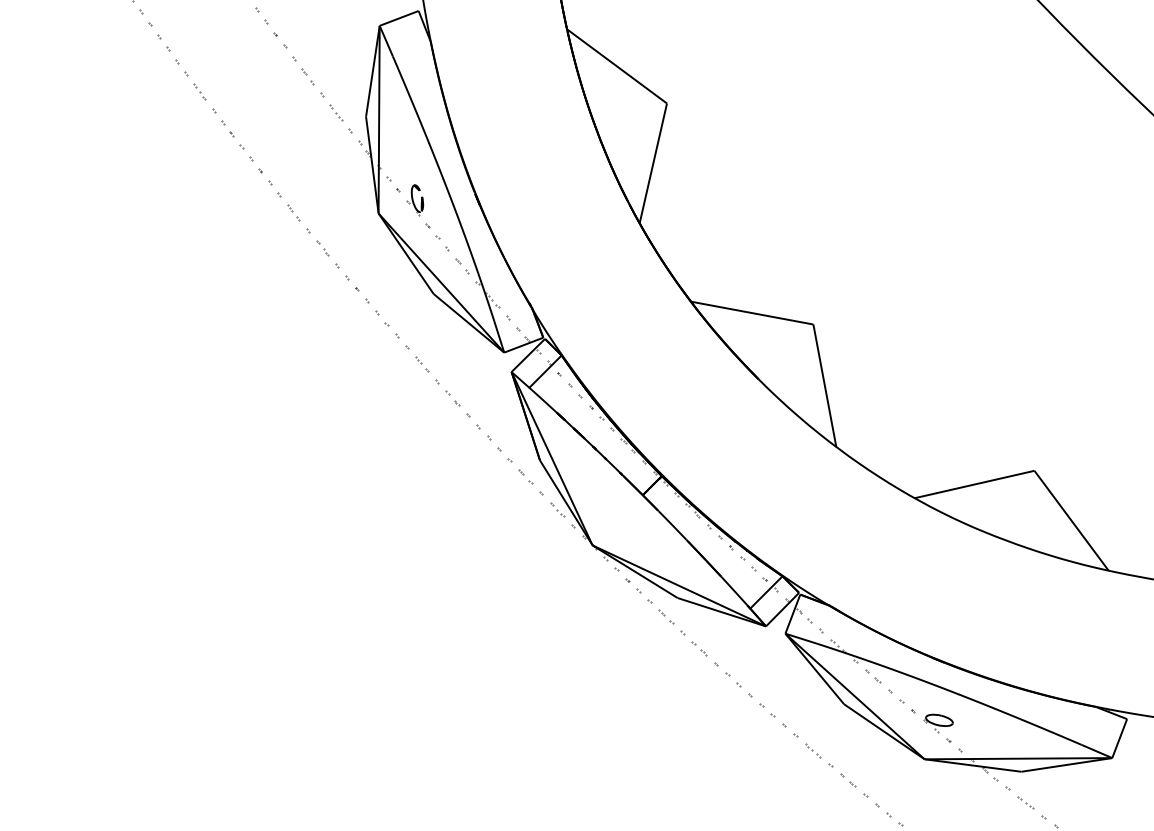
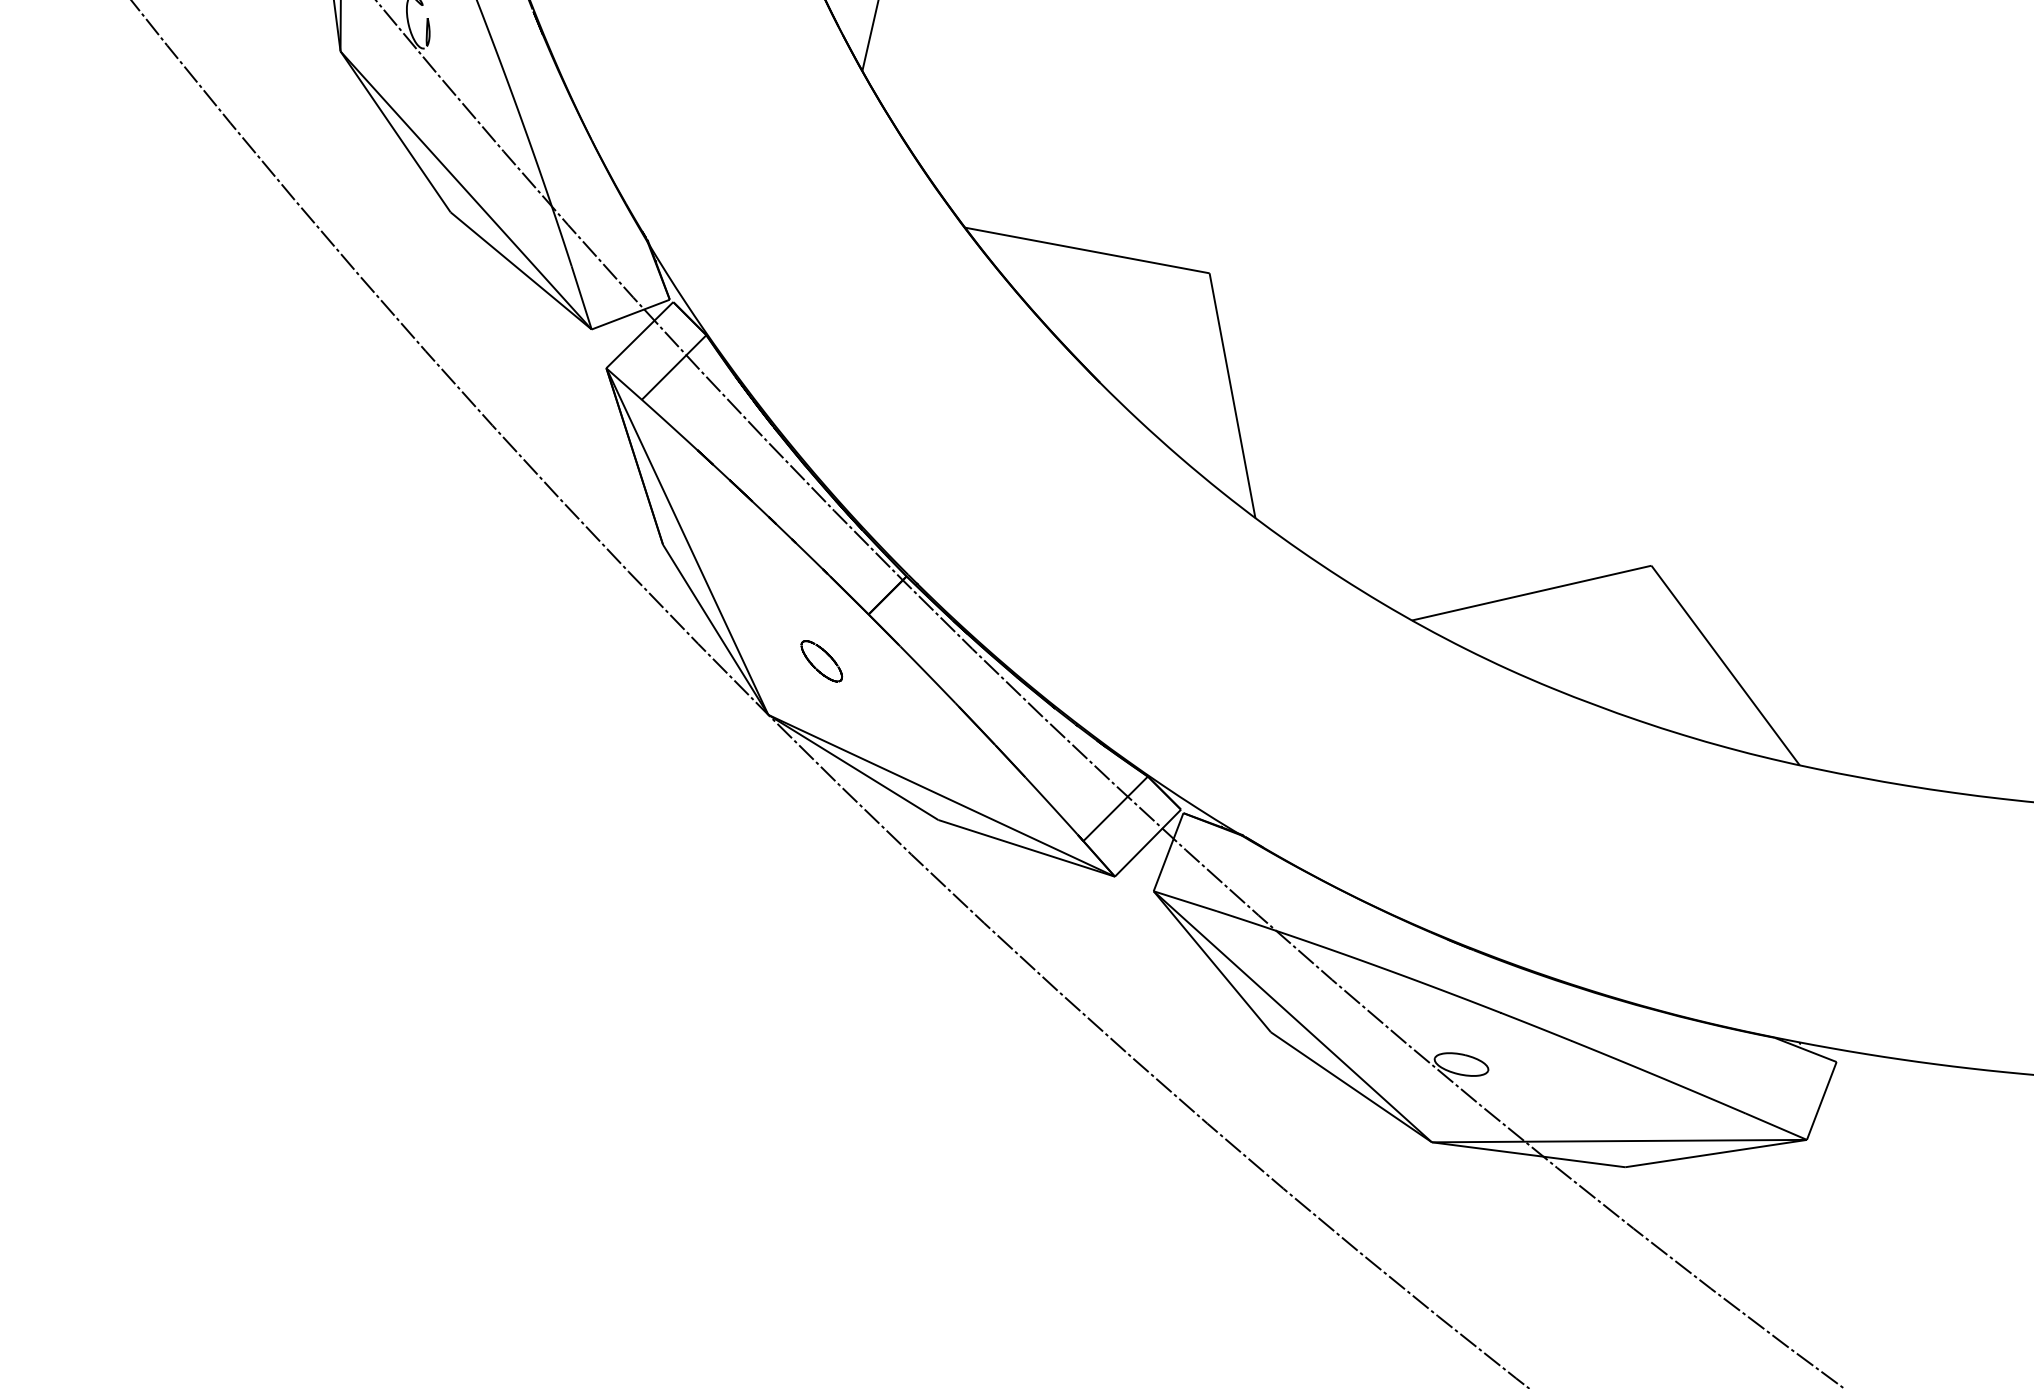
part: (619, 518) -> (822, 661), added

